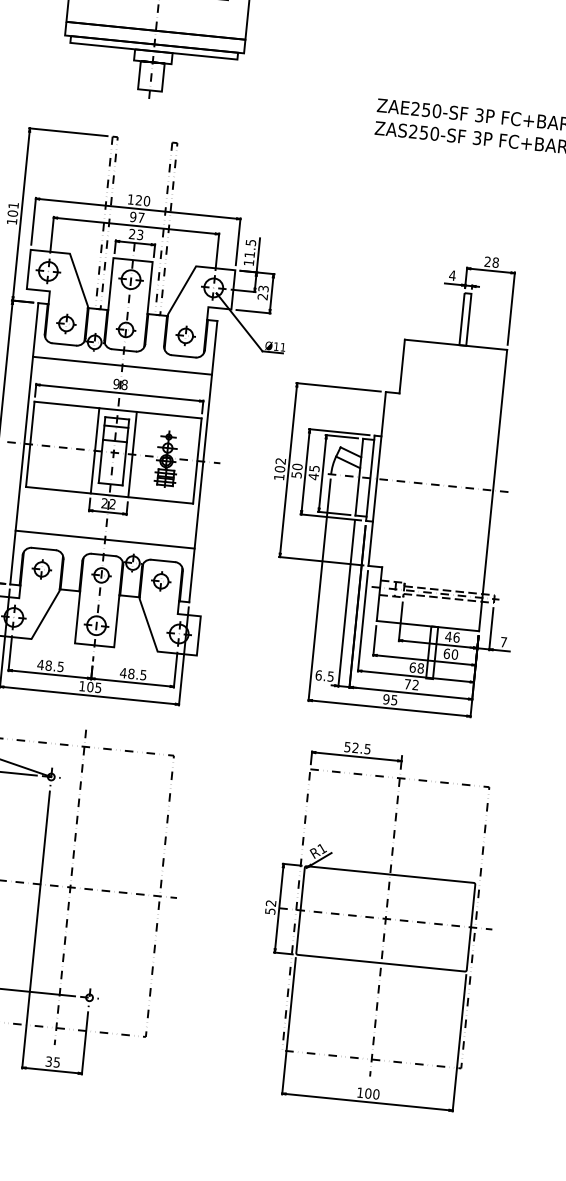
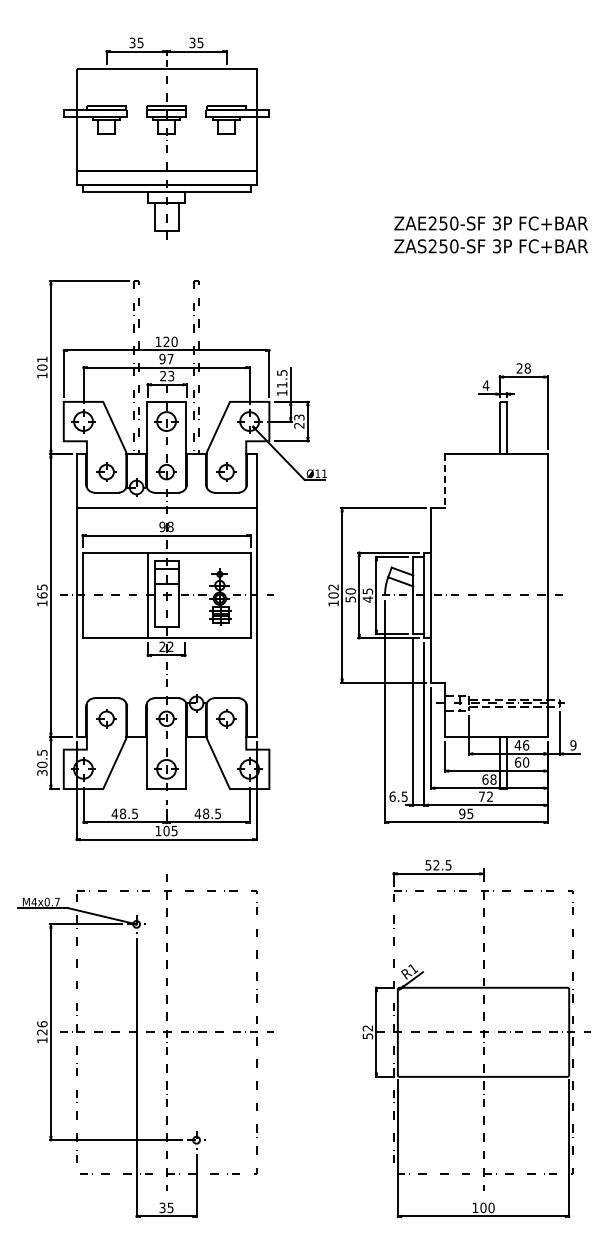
line: (401, 366) -> (444, 481), solid -> dashed
line: (132, 454) -> (185, 595), removed
line: (105, 539) -> (166, 682), removed
text: (503, 642) -> (573, 745), 7 -> 9

